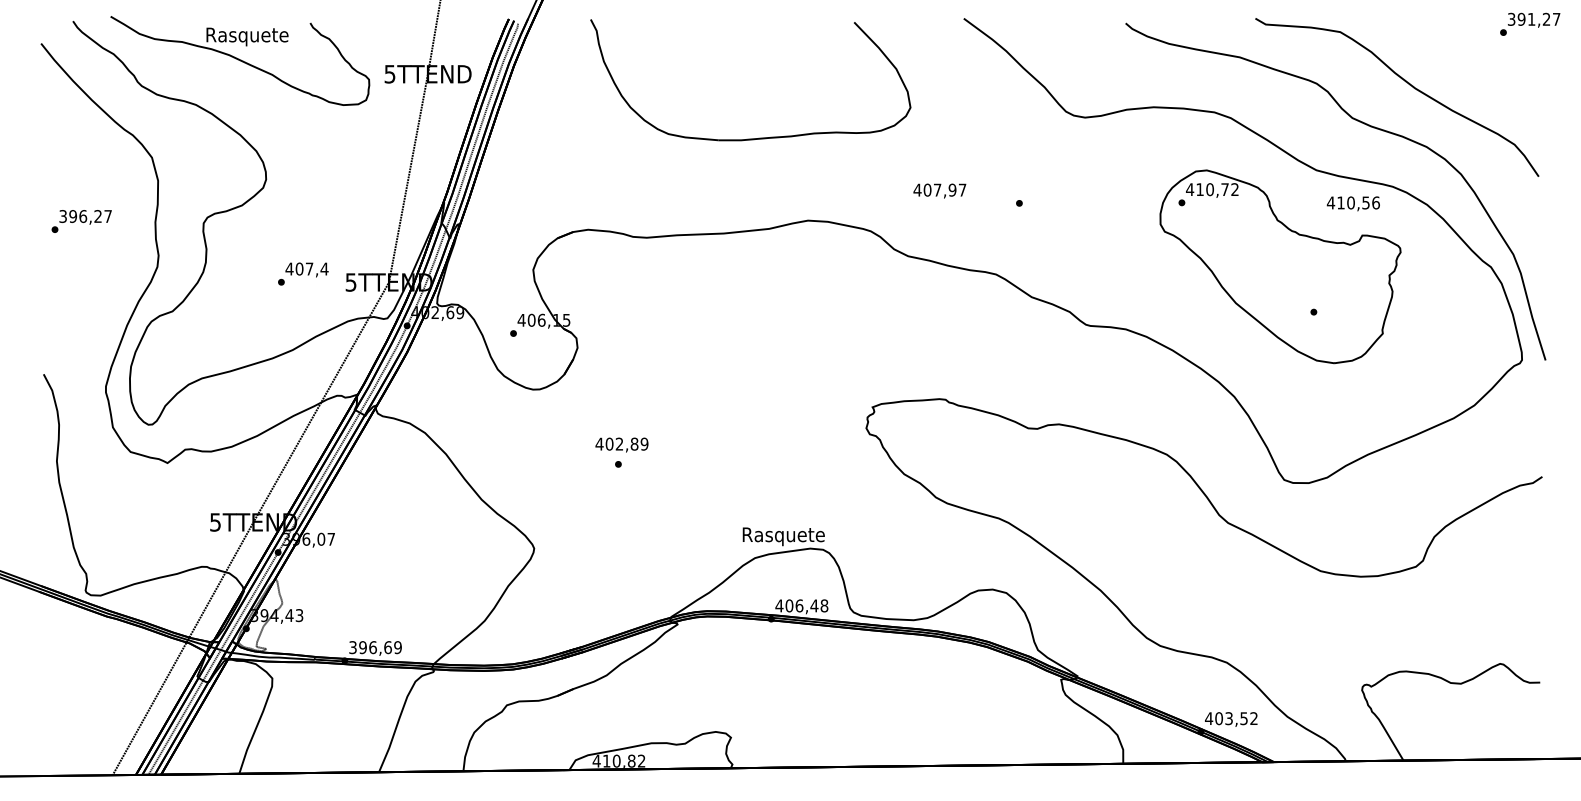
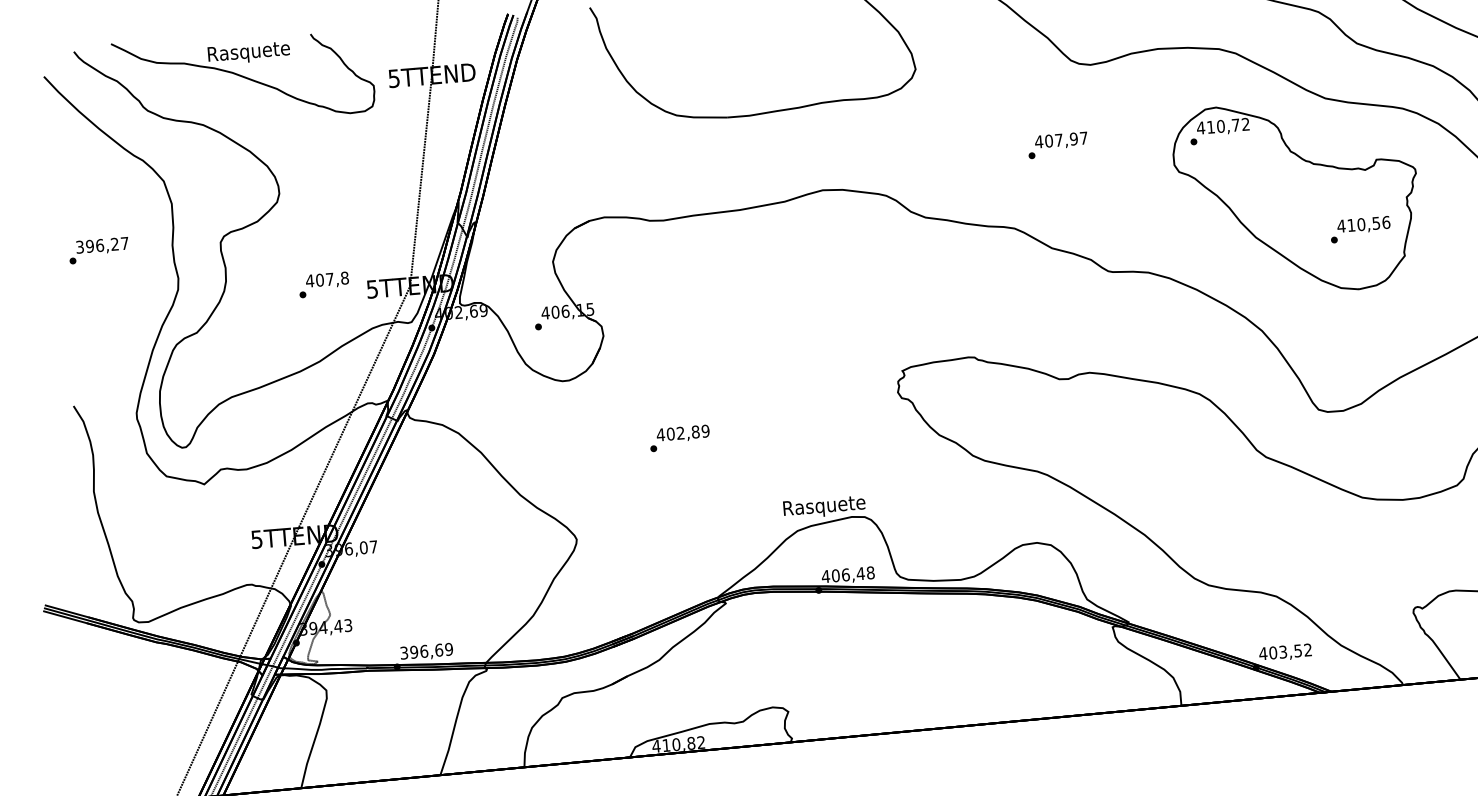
text: (939, 190) -> (1060, 140), moved
text: (1352, 203) -> (1362, 225), moved
text: (324, 268) -> (344, 277), 407,4 -> 407,8
text: (621, 444) -> (682, 433), moved

